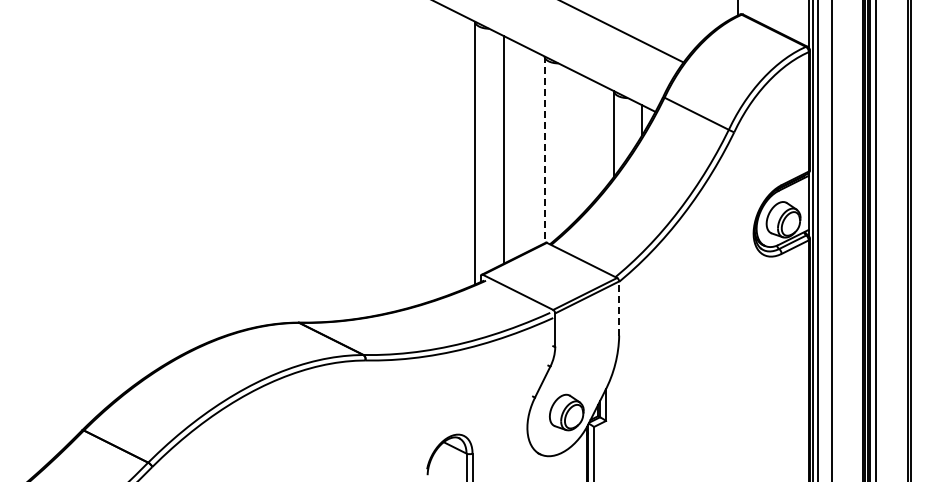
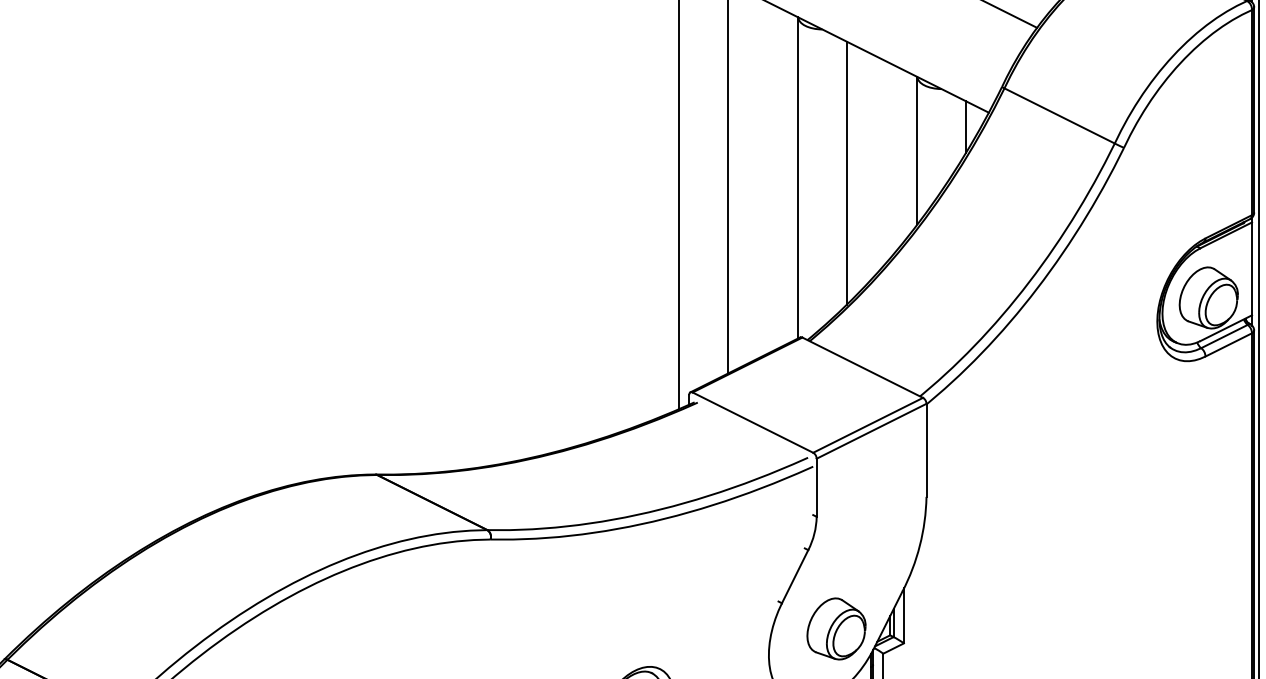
line: (572, 146) -> (846, 172), added
line: (544, 150) -> (798, 178), dashed -> solid
line: (619, 308) -> (927, 450), dashed -> solid

